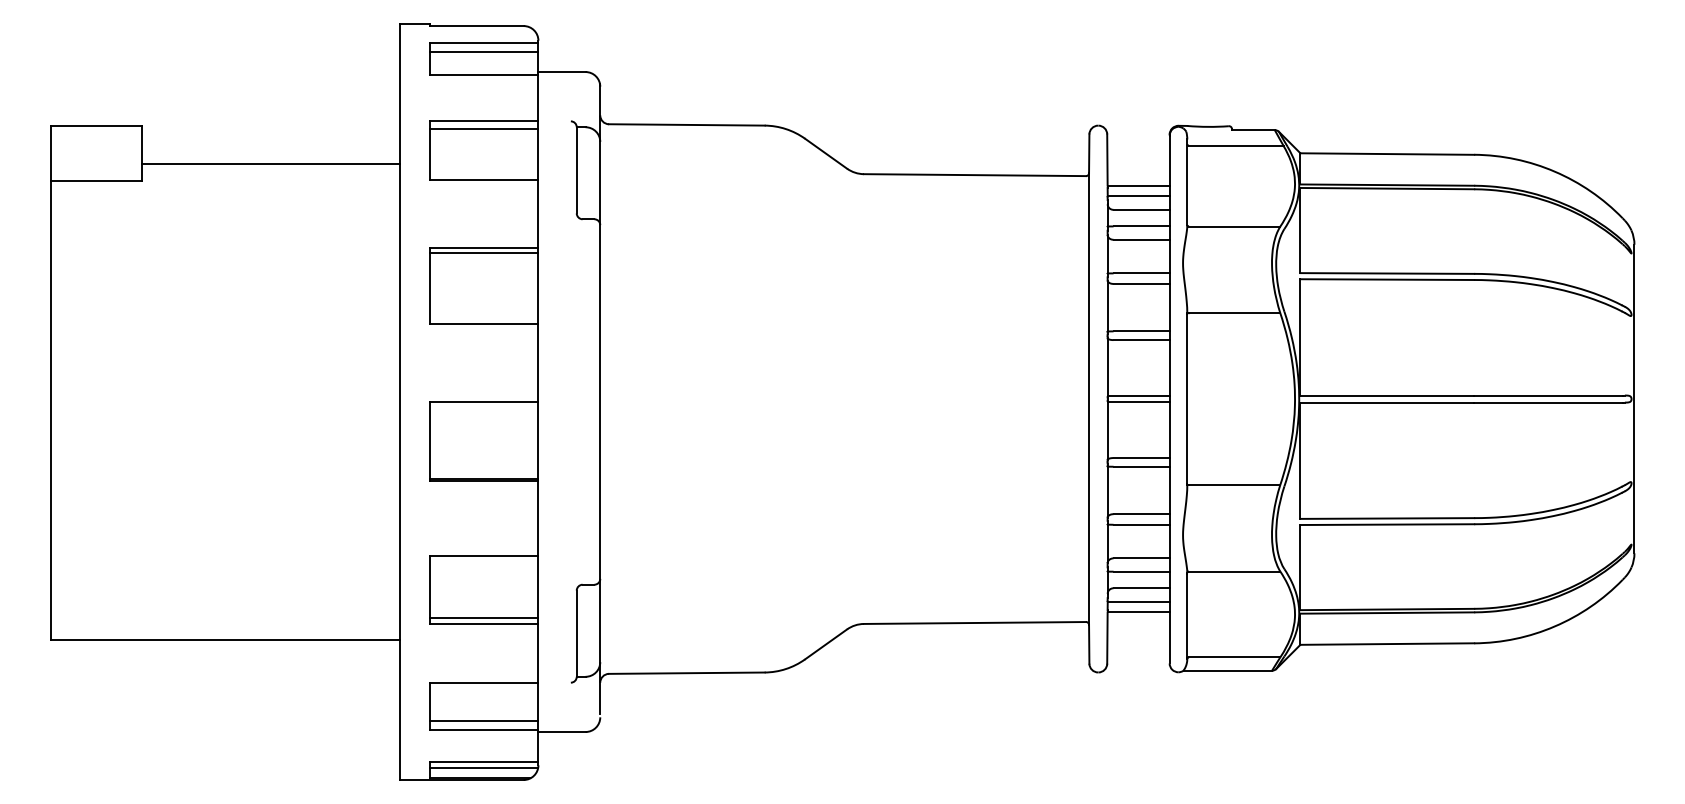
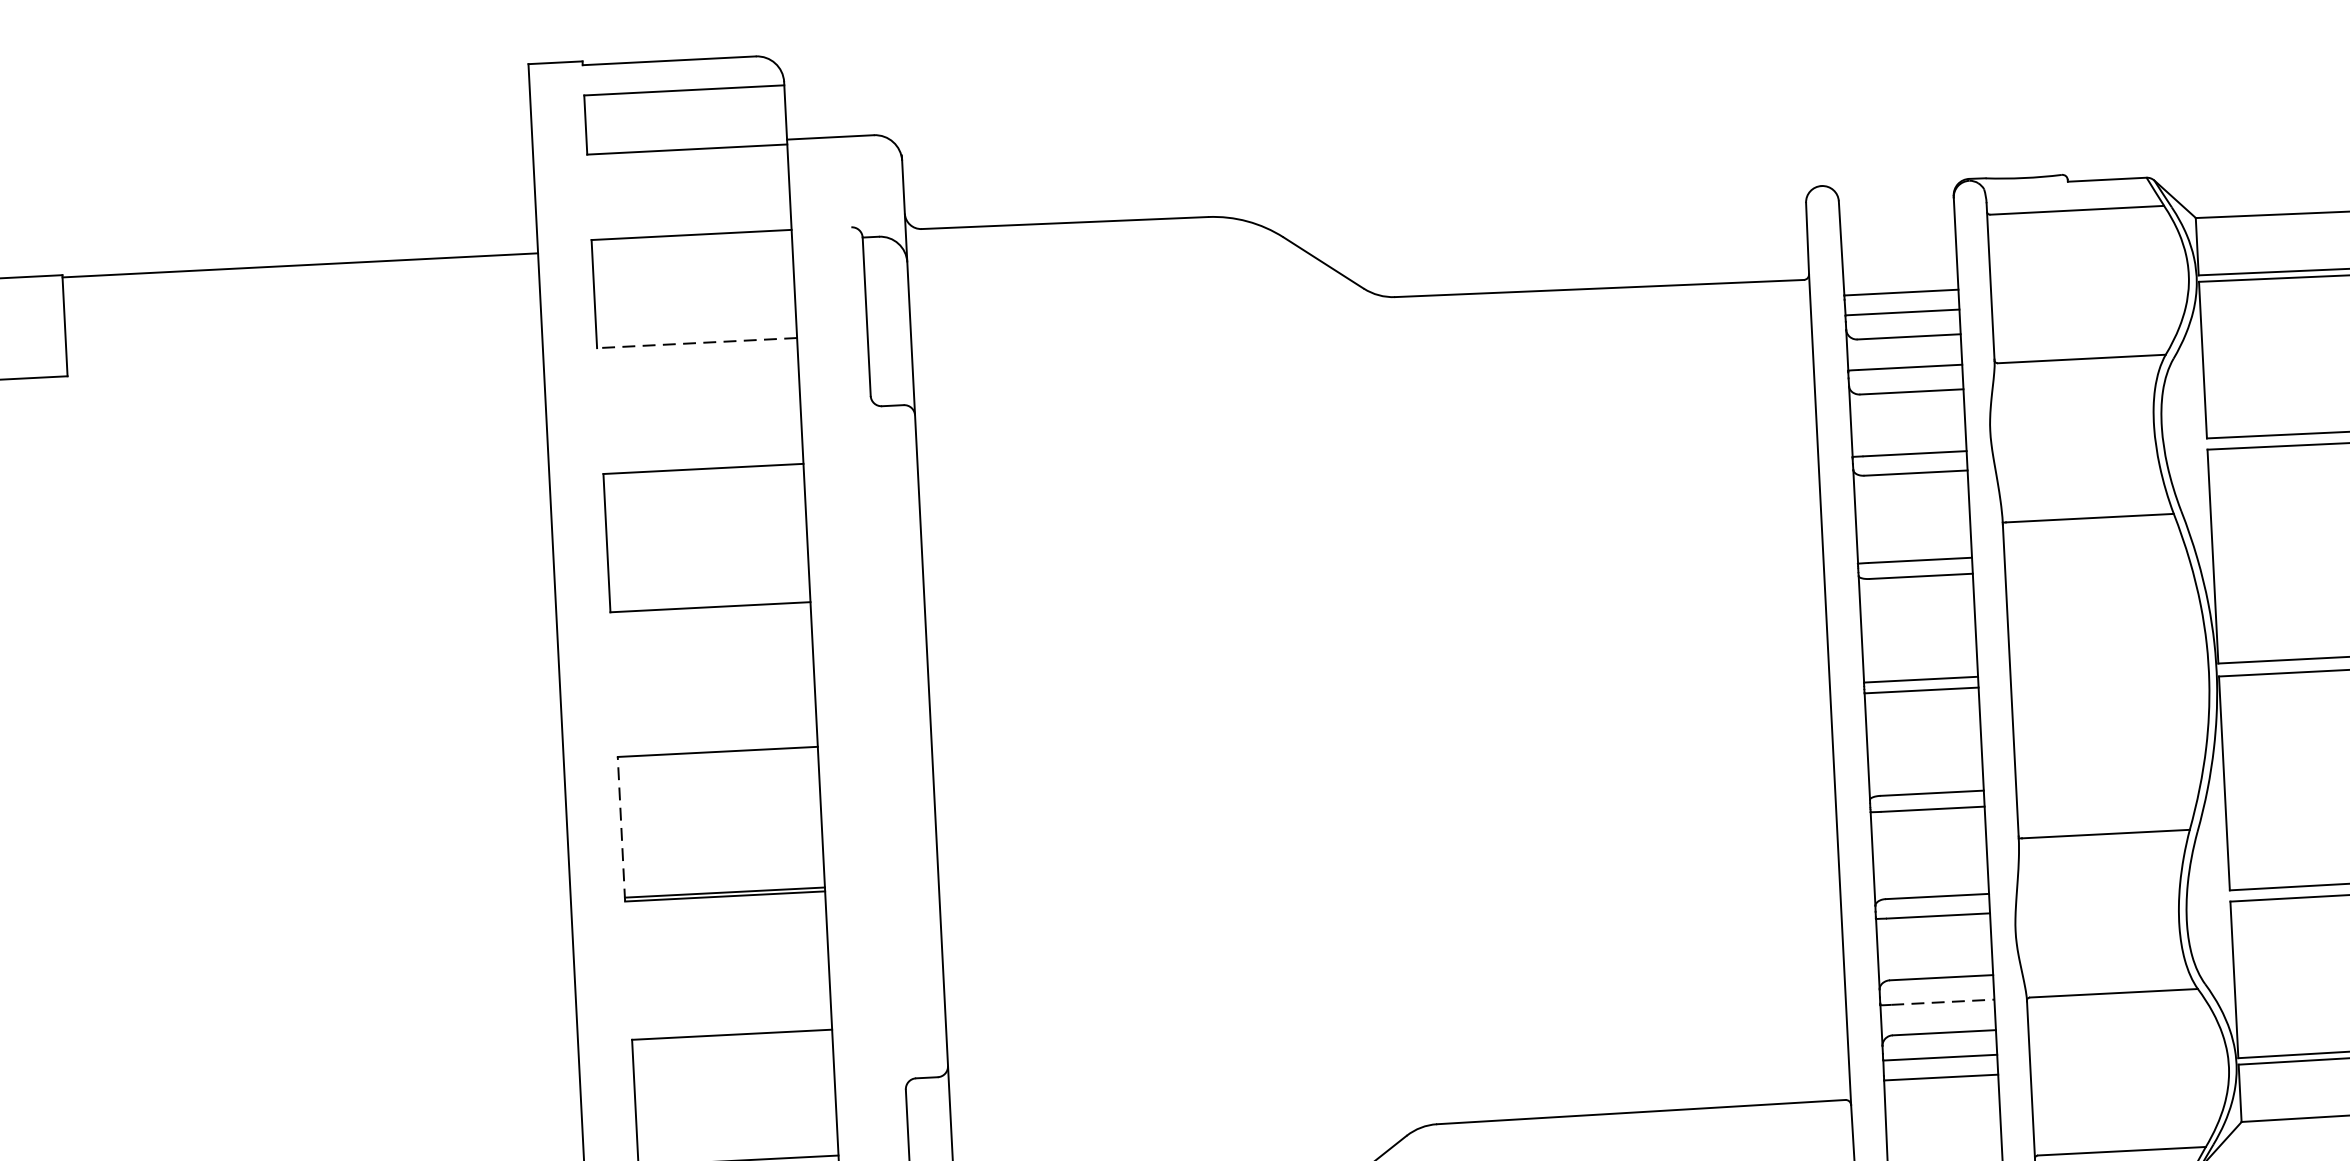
line: (483, 52) -> (684, 108), removed
line: (483, 128) -> (691, 248), removed
line: (270, 163) -> (299, 264), moved
line: (483, 179) -> (696, 342), solid -> dashed
line: (483, 252) -> (702, 476), removed
line: (429, 441) -> (621, 829), solid -> dashed
line: (1142, 571) -> (1944, 1001), solid -> dashed
line: (483, 618) -> (736, 1149), removed

